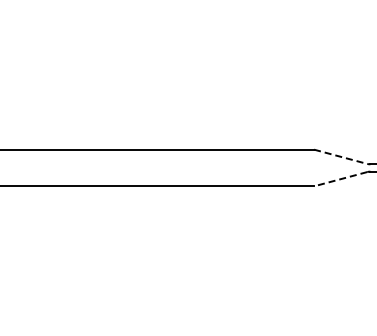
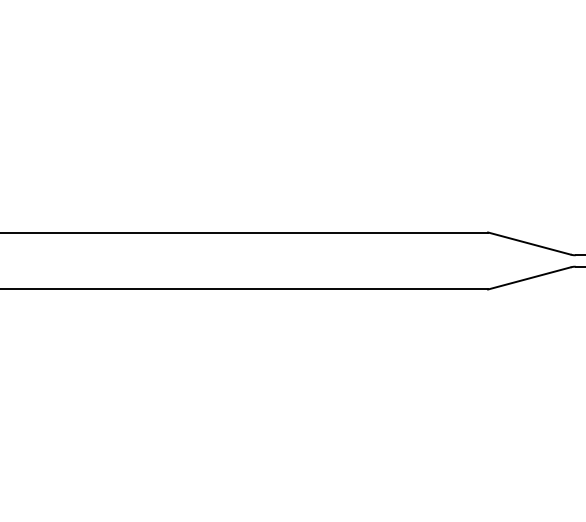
line: (340, 156) -> (529, 243), dashed -> solid
line: (340, 179) -> (529, 278), dashed -> solid

